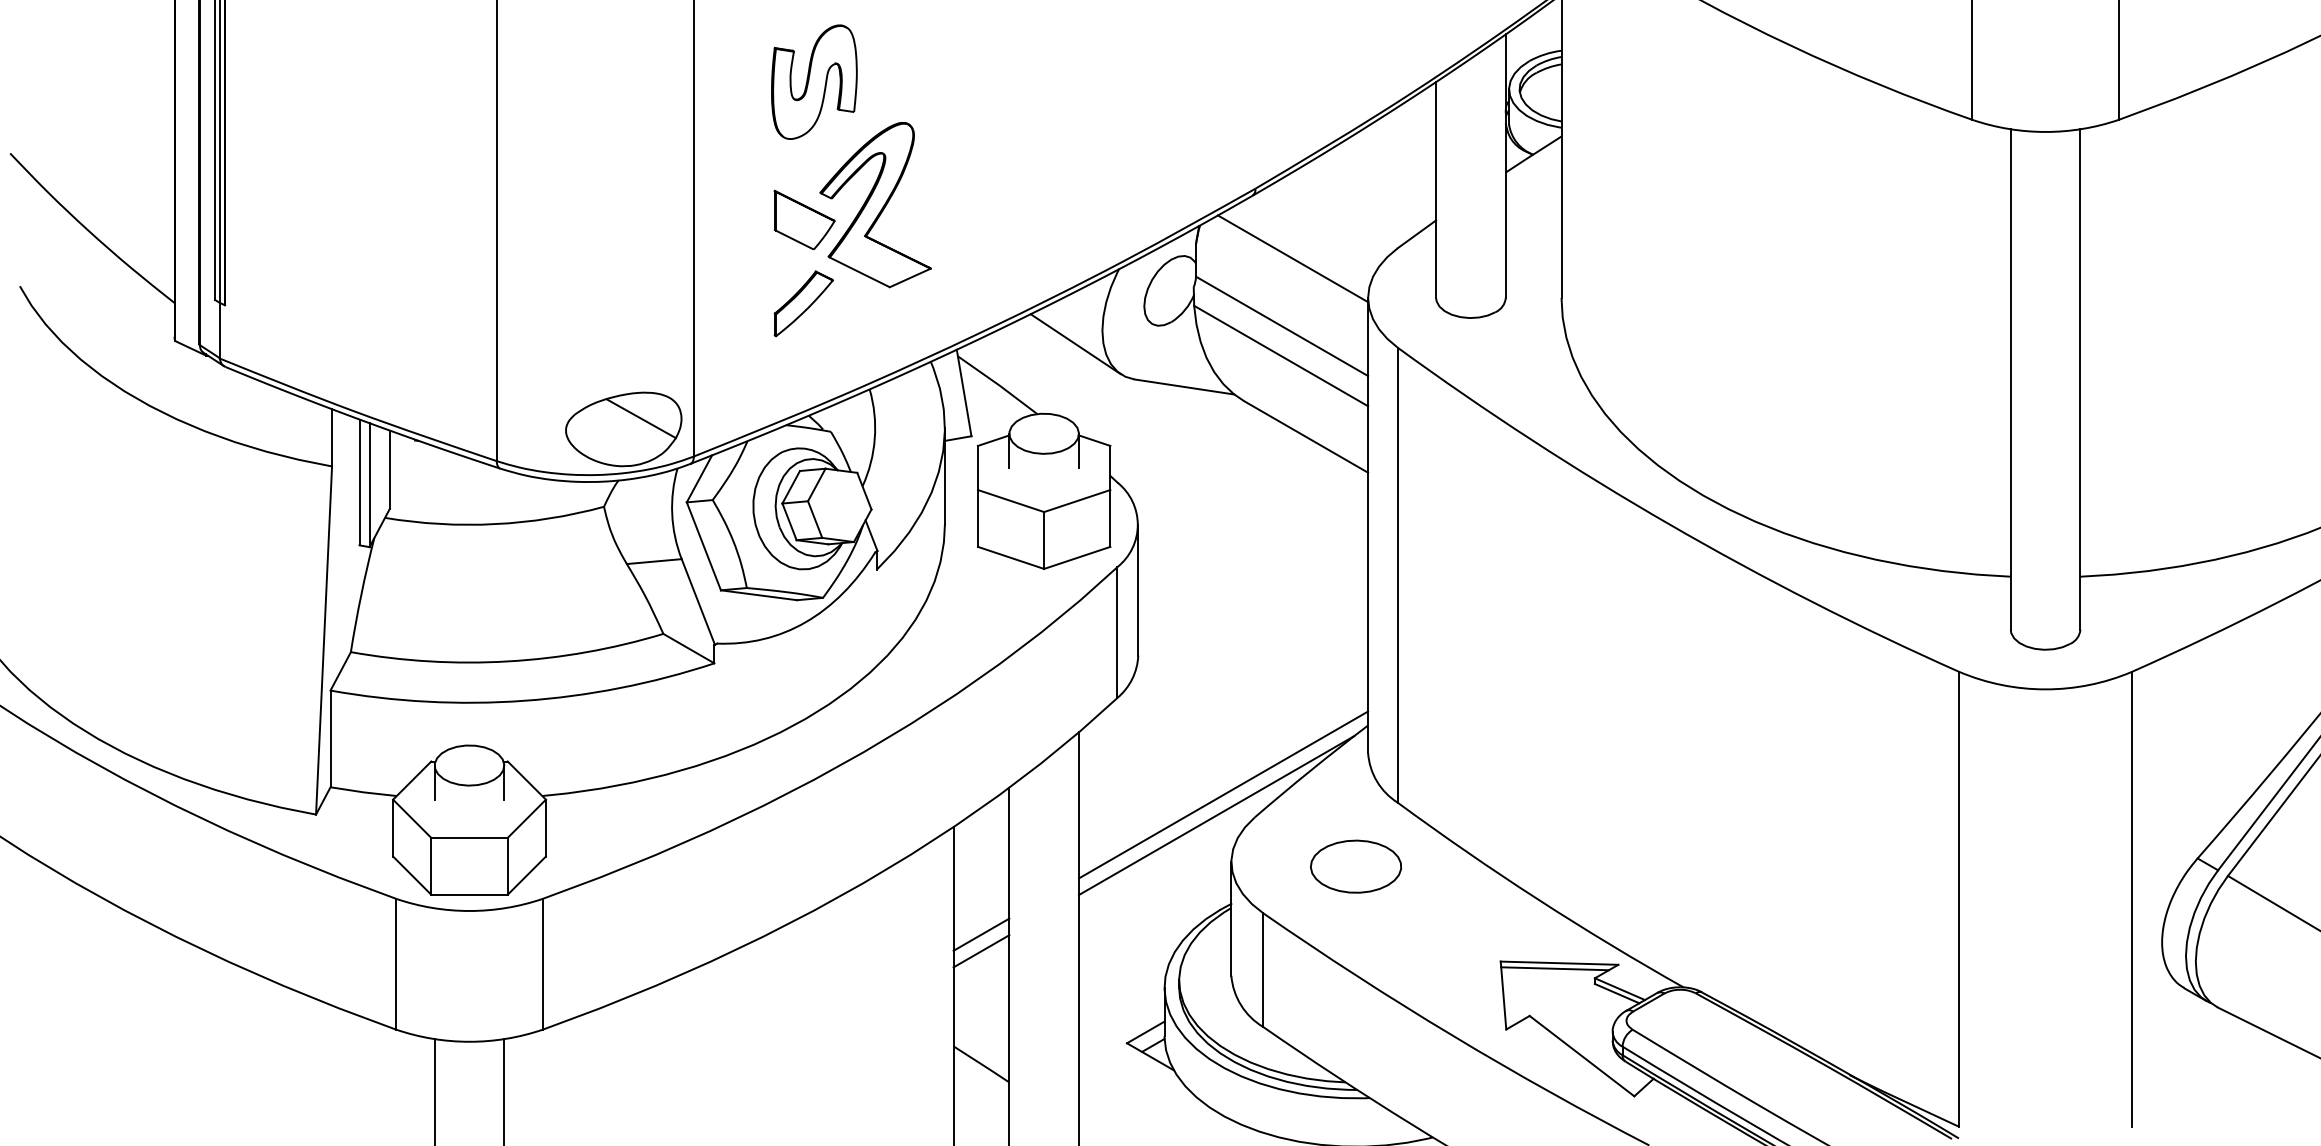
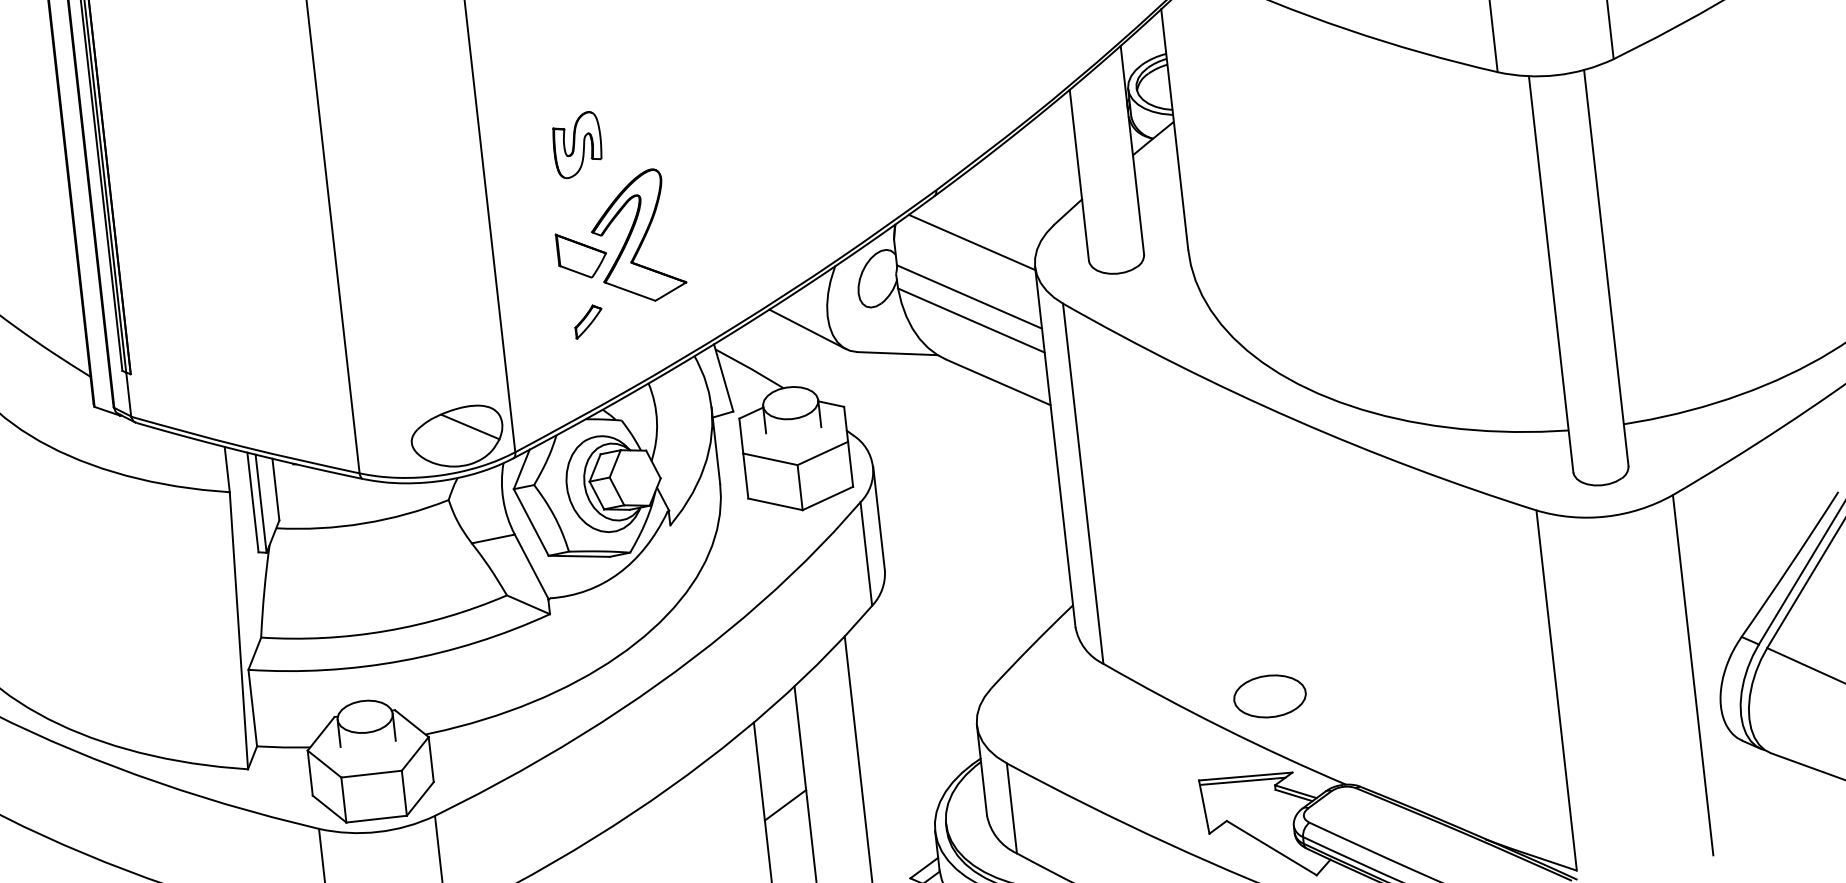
part: (814, 81) -> (577, 144), size x0.7
part: (803, 303) -> (588, 321), size x0.6
line: (1223, 794) -> (964, 672), removed
line: (1216, 815) -> (961, 690), removed
part: (1355, 866) -> (1269, 696), moved
line: (981, 951) -> (787, 818), removed

